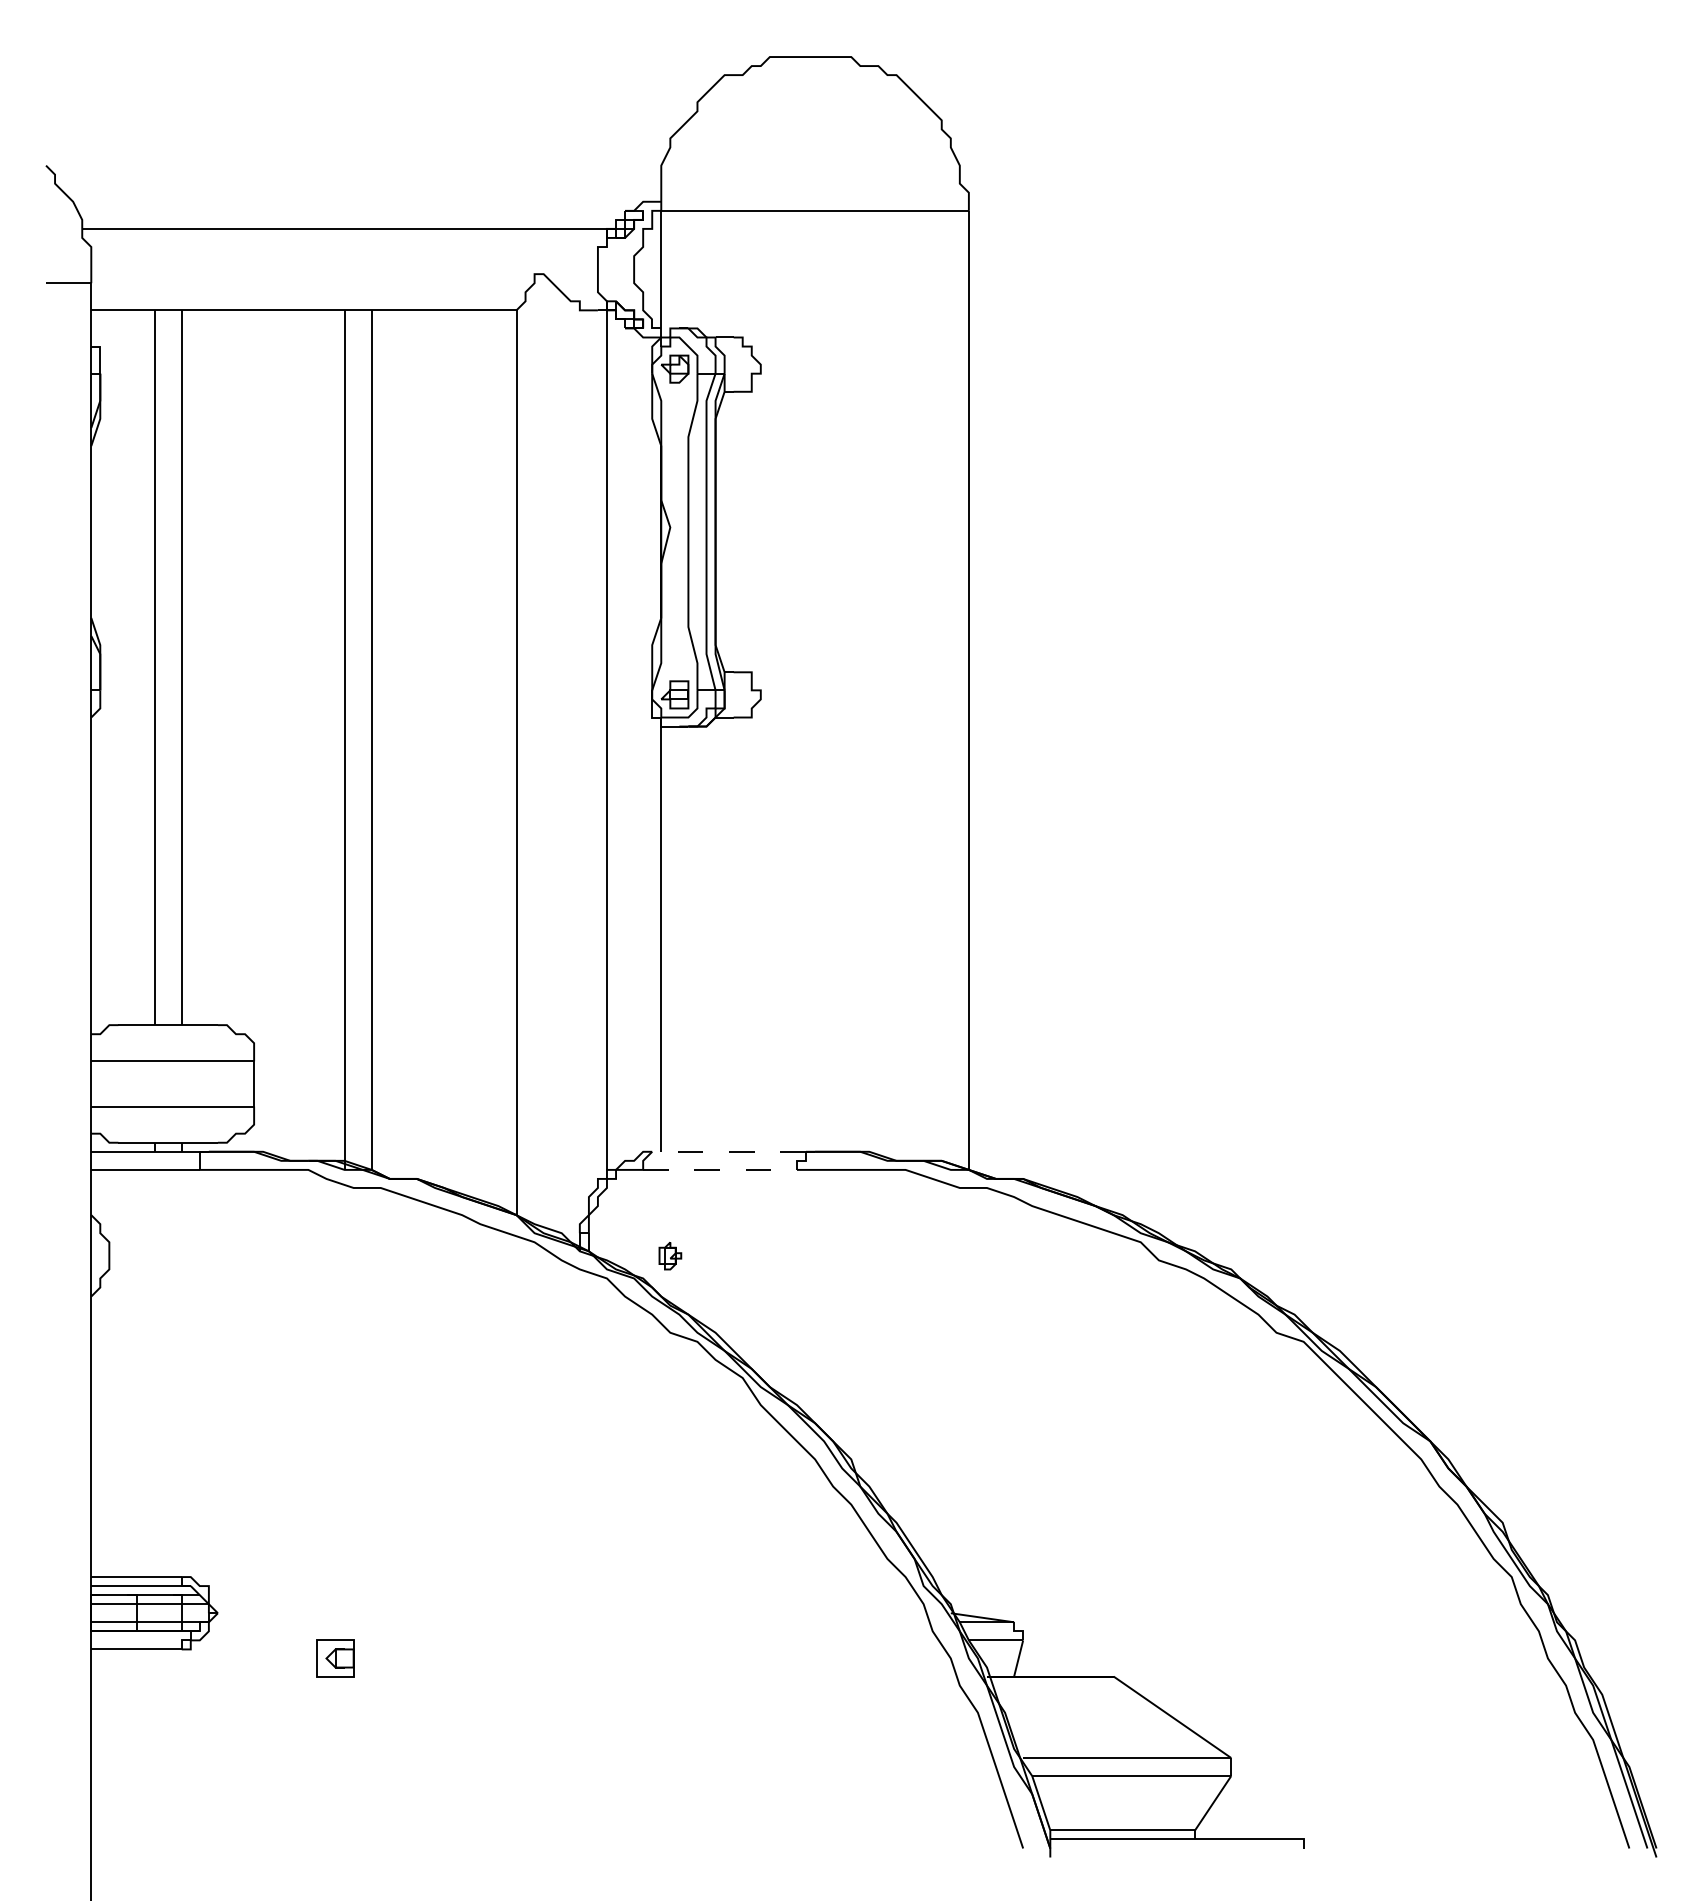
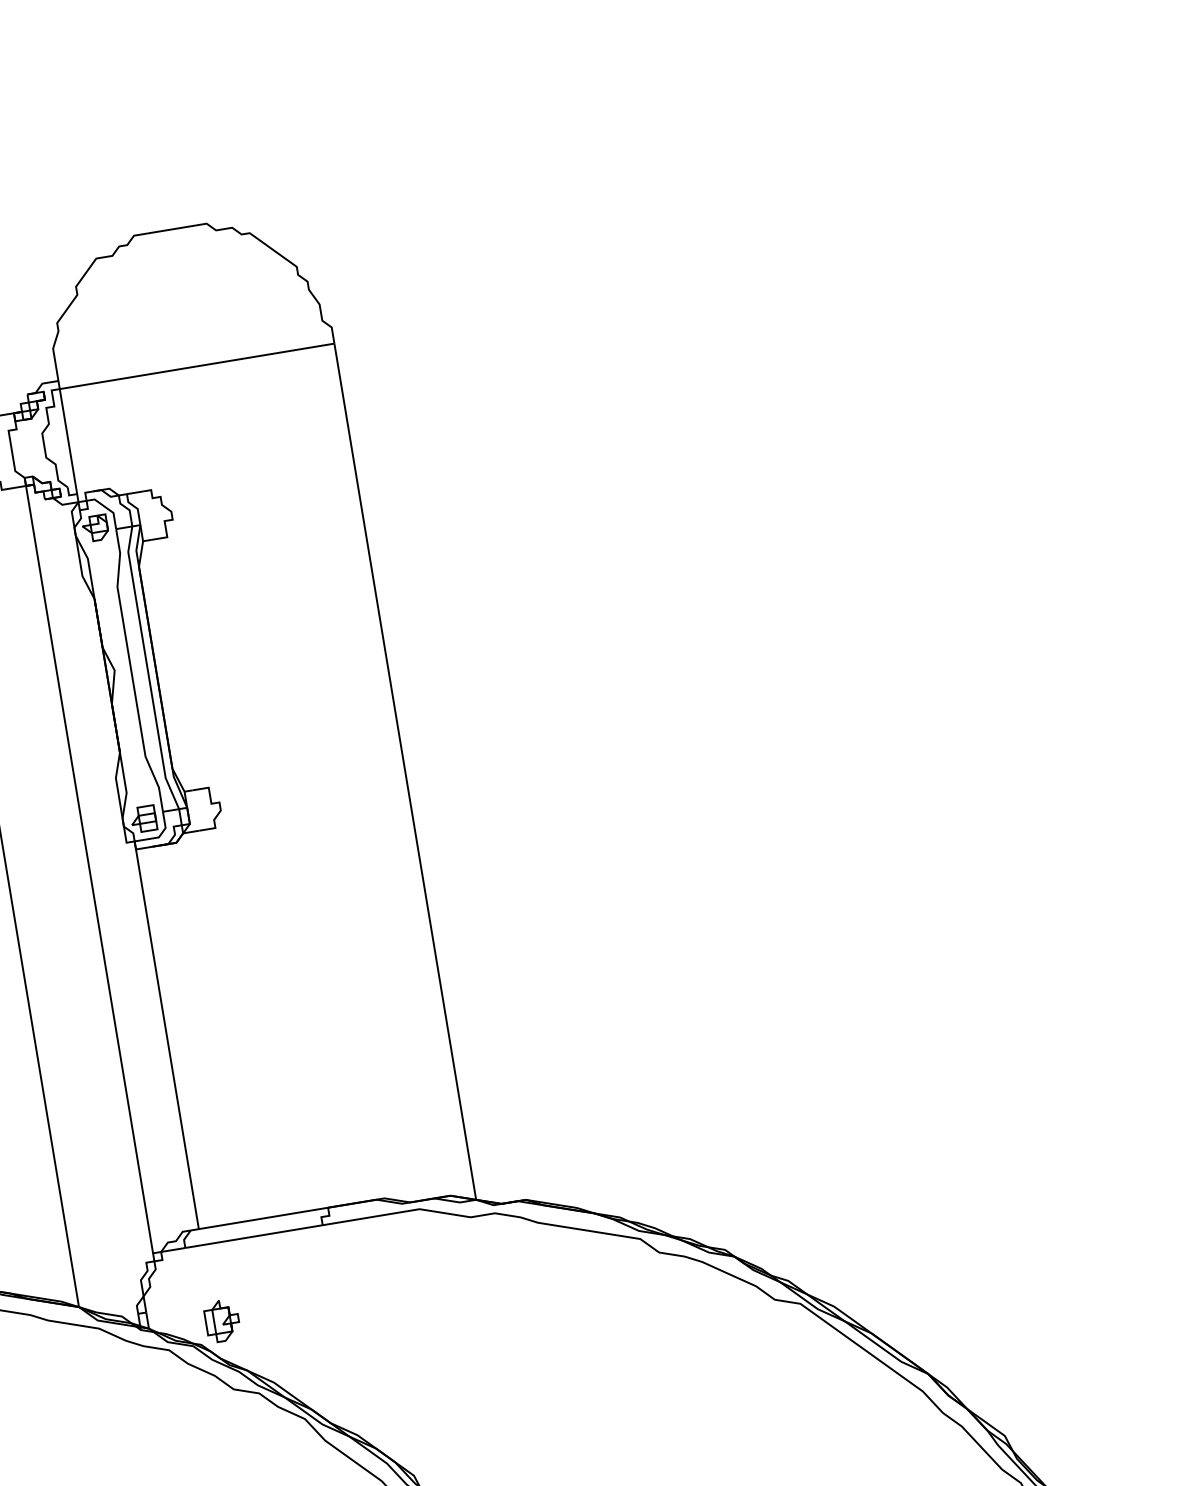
line: (729, 1151) -> (259, 1218), dashed -> solid
line: (720, 1169) -> (254, 1236), dashed -> solid
part: (670, 1255) -> (222, 1320), size x1.67

